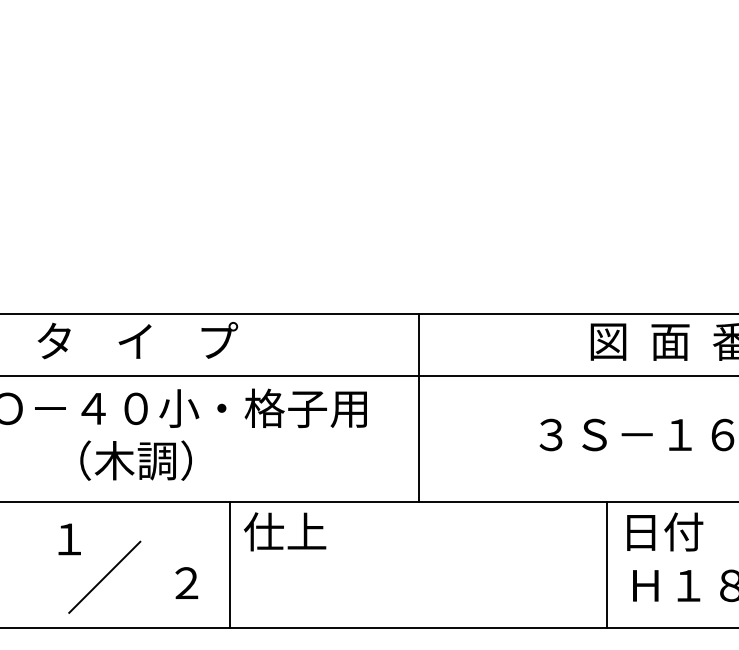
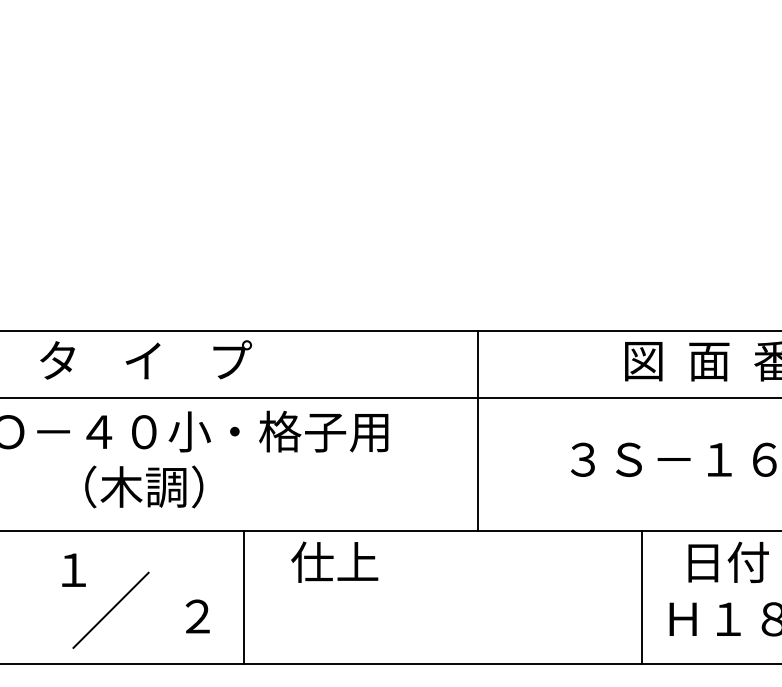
line: (419, 407) -> (478, 430), moved
text: (284, 531) -> (334, 561), moved
text: (665, 531) -> (728, 561), moved

